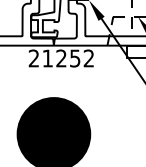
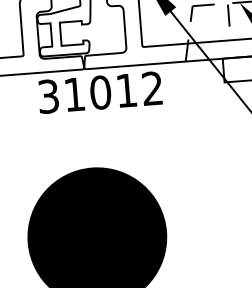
text: (54, 58) -> (87, 93), 21252 -> 31012

